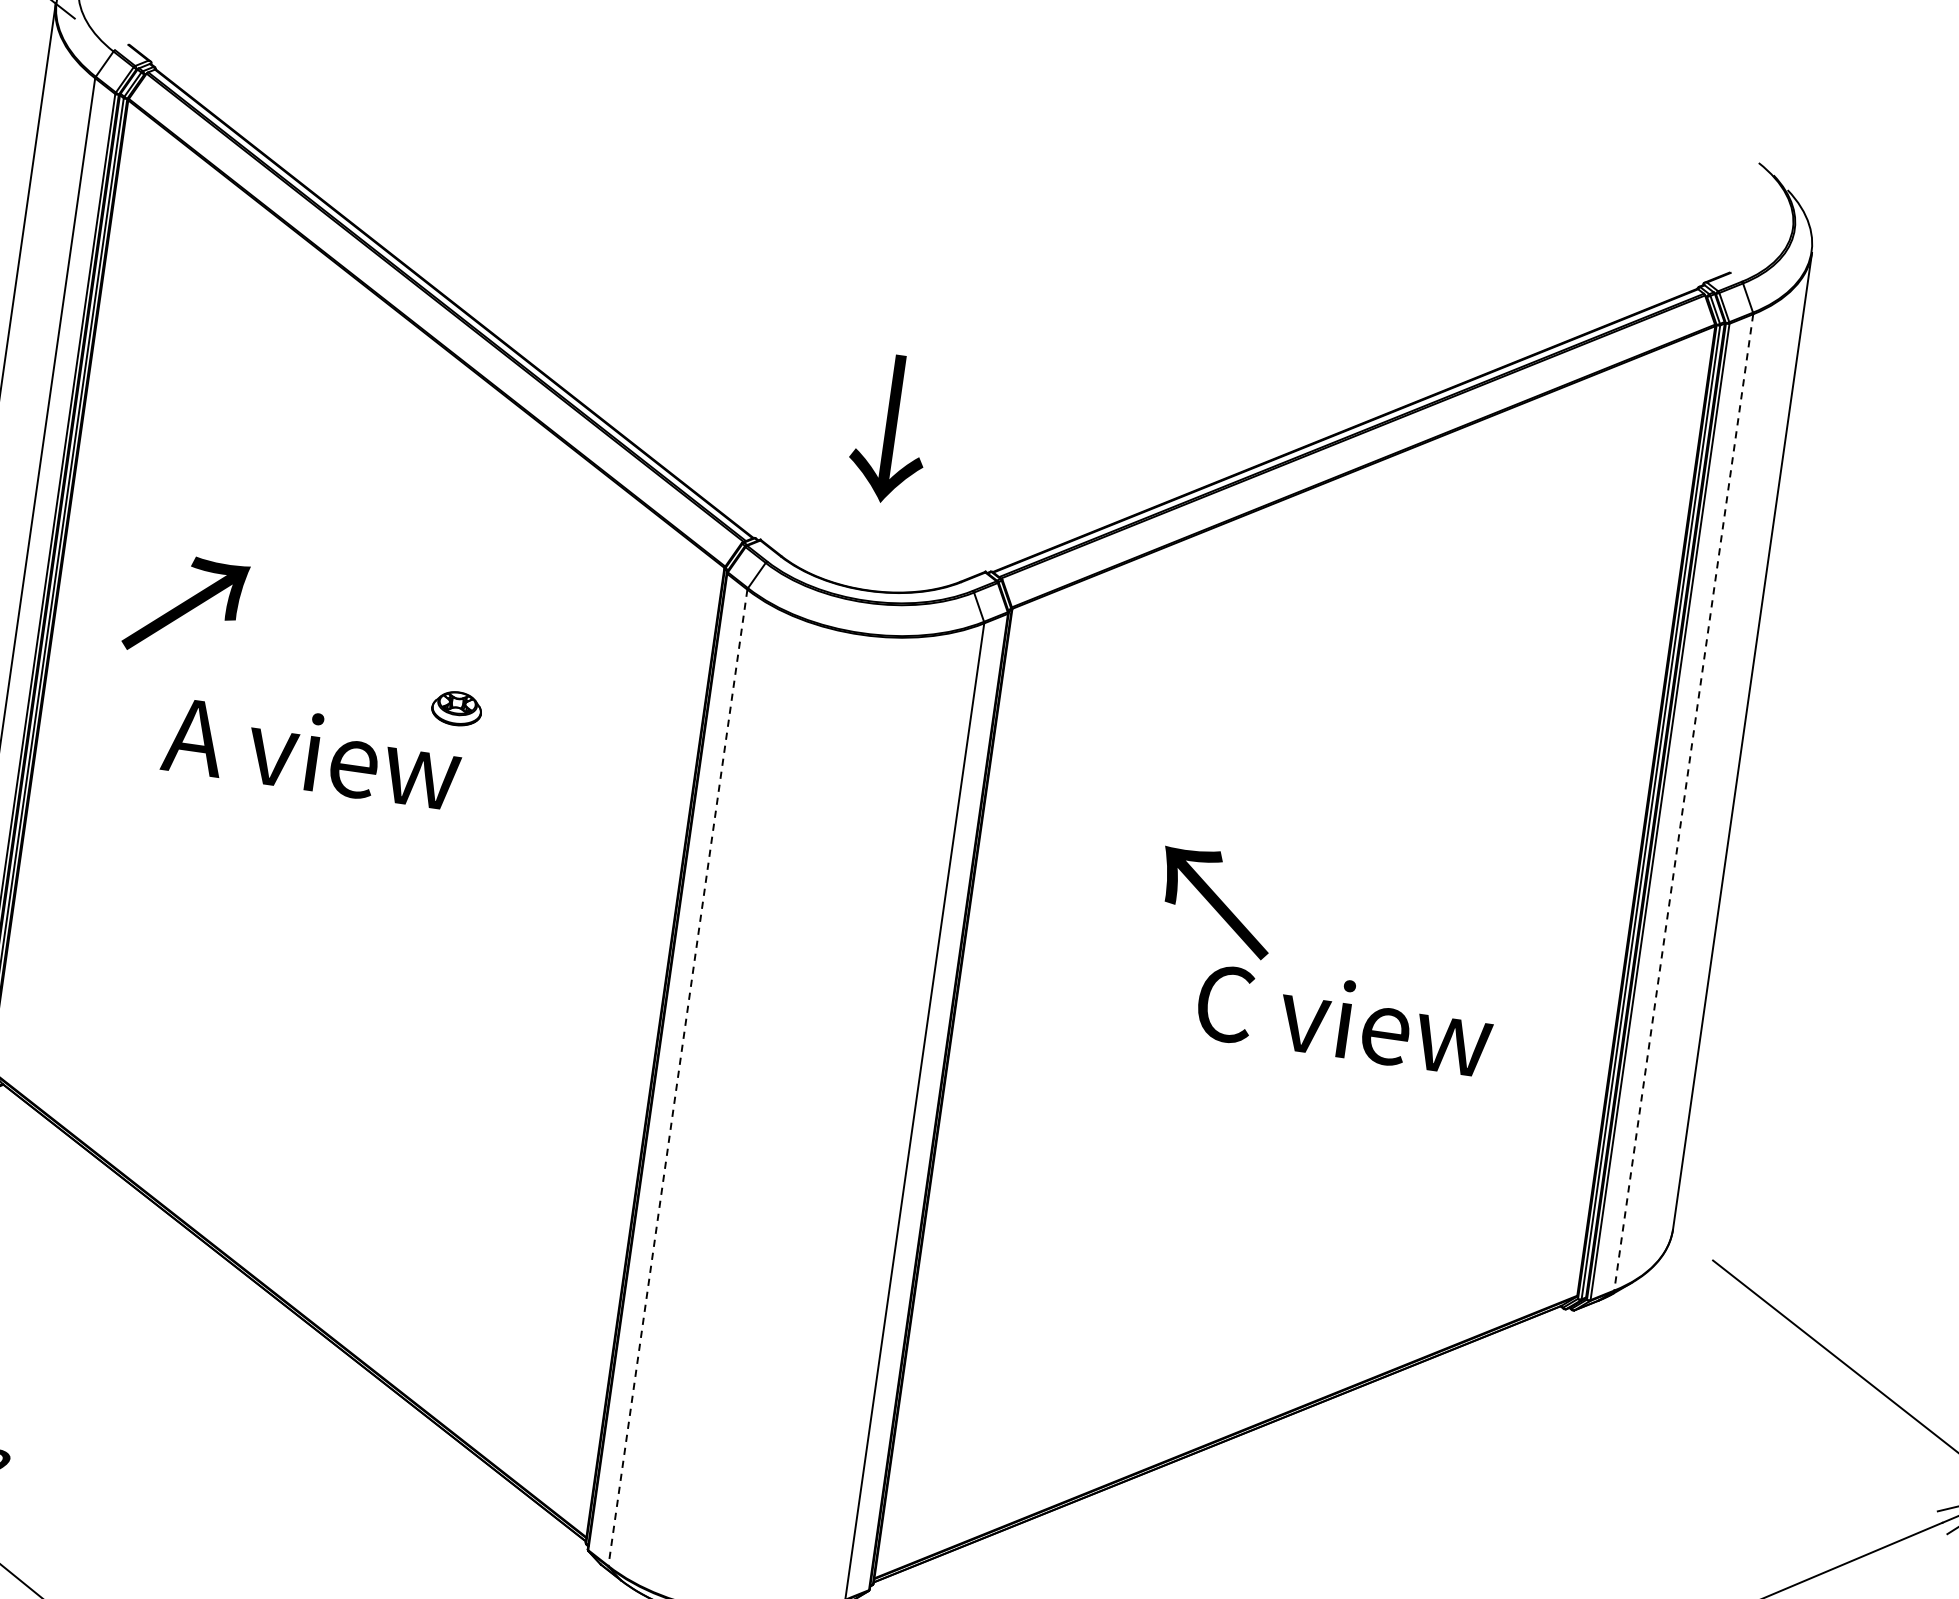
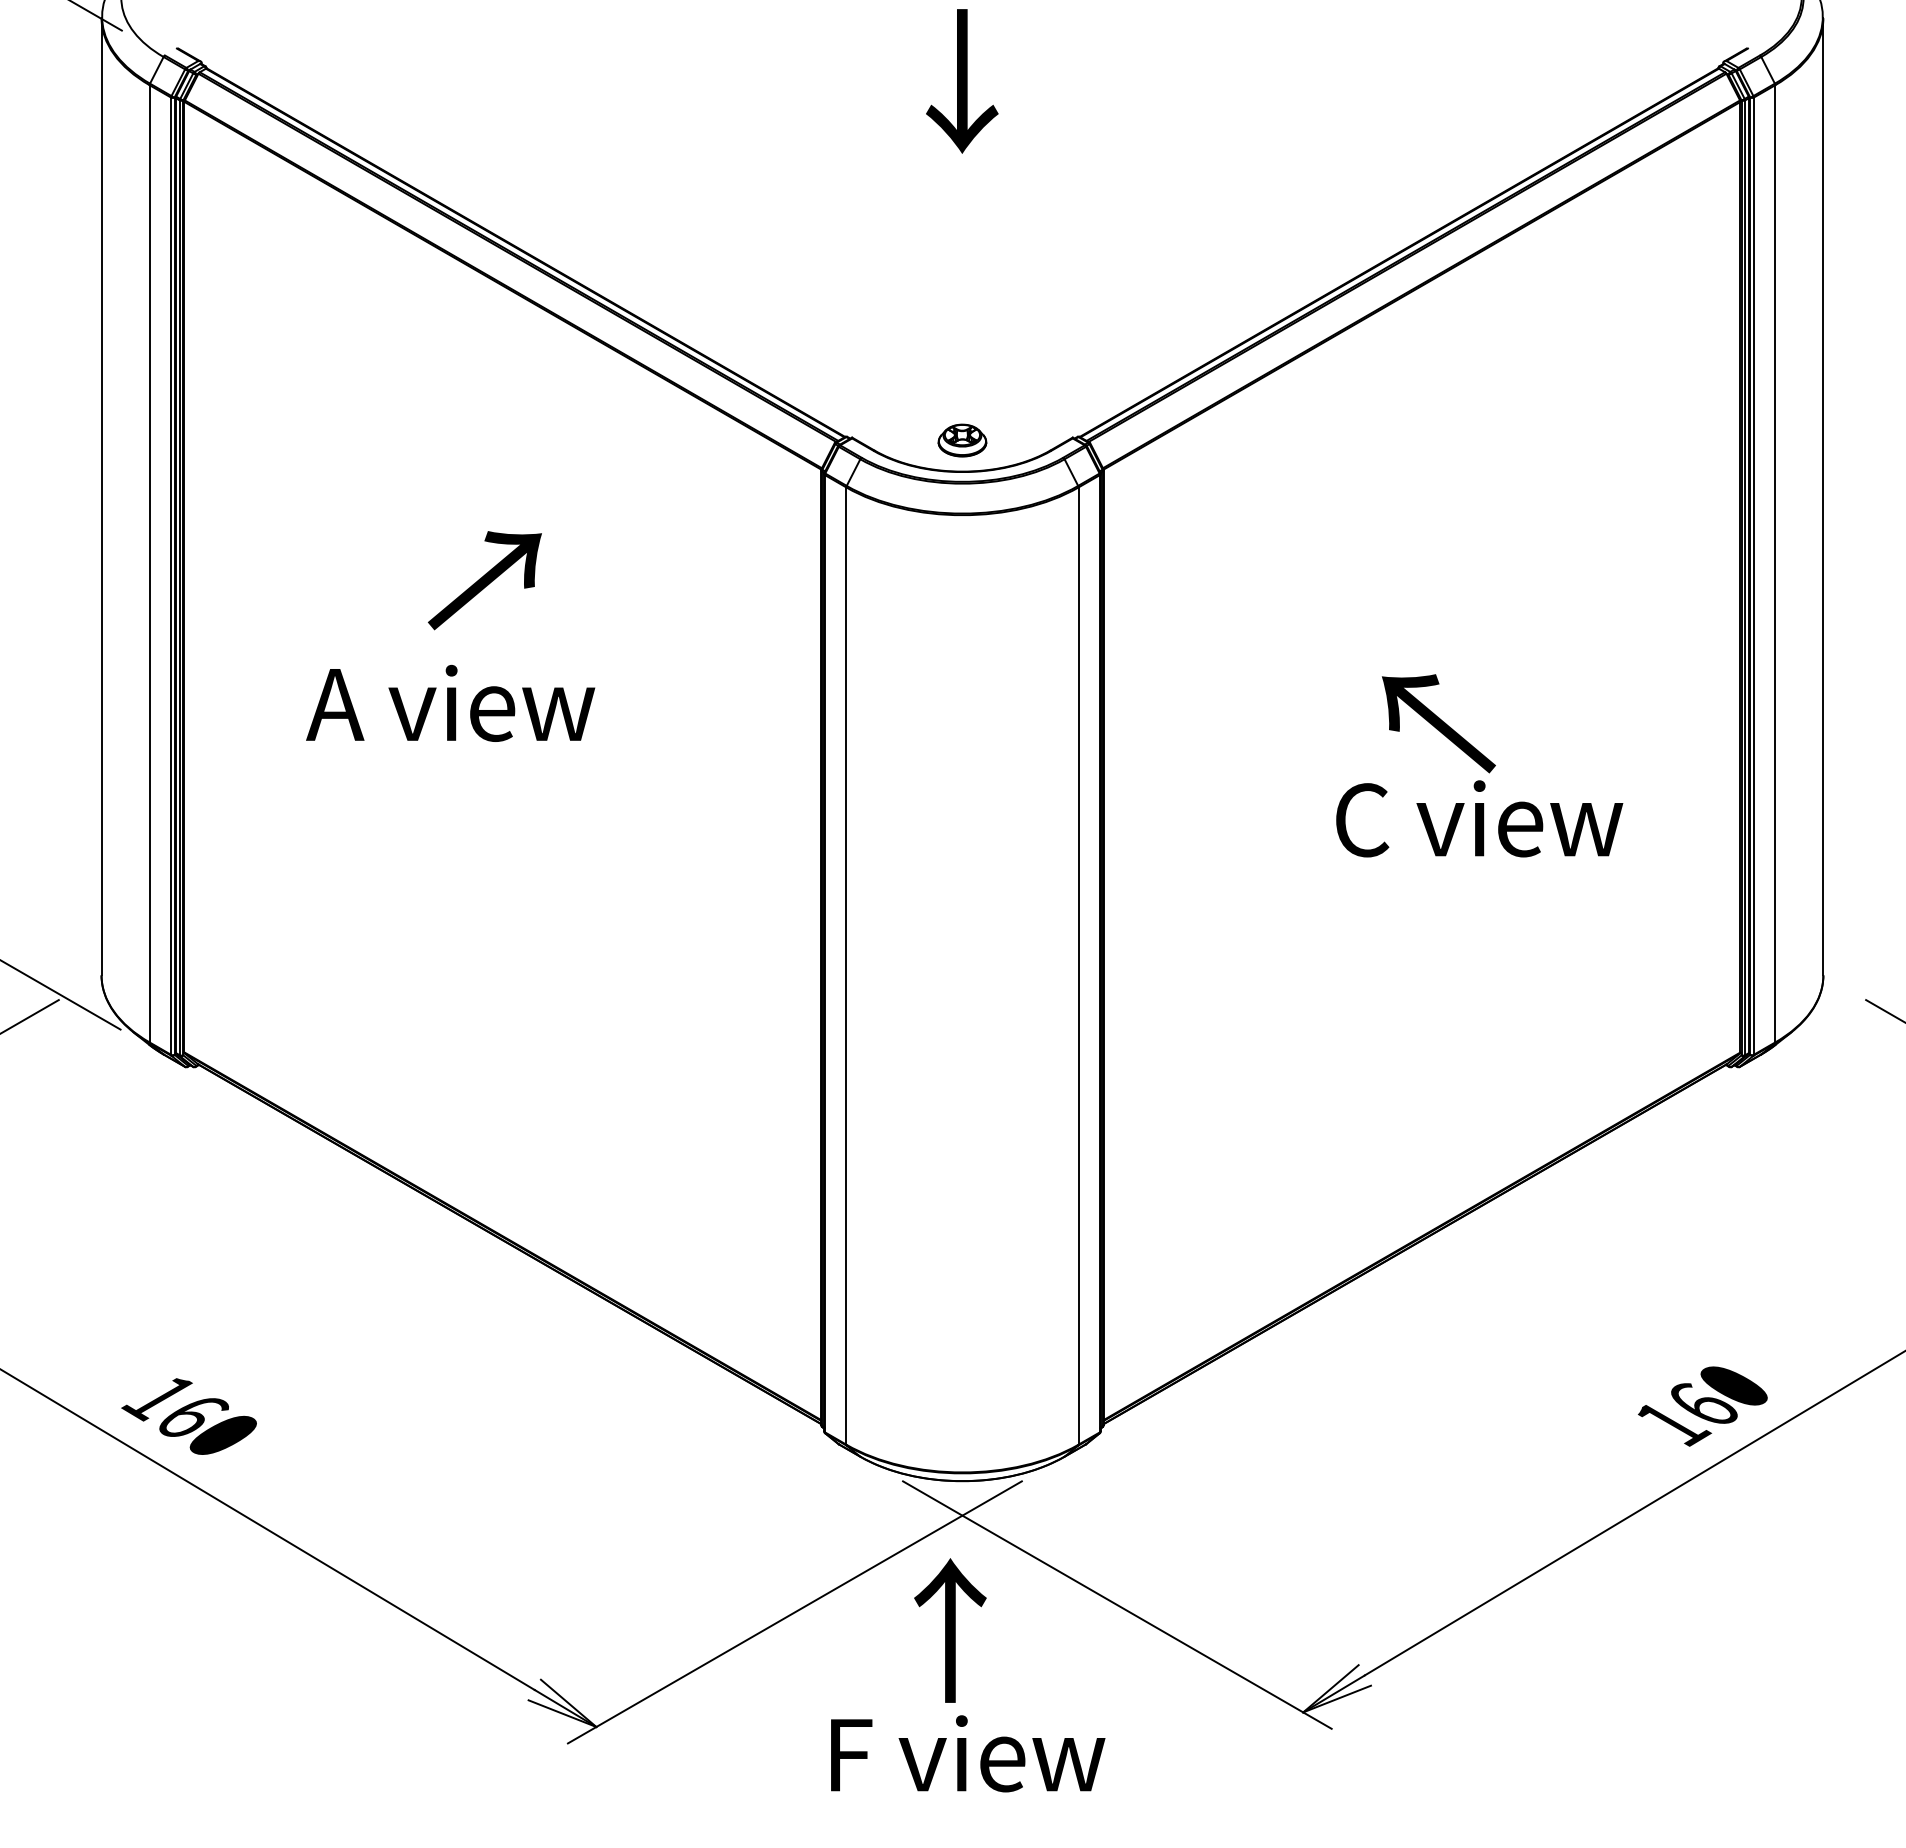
text: (891, 429) -> (962, 81), moved
text: (185, 606) -> (484, 580), moved
part: (456, 708) -> (962, 440), moved
line: (1684, 802) -> (1775, 563), dashed -> solid
text: (1216, 902) -> (1438, 723), moved
line: (678, 1078) -> (846, 966), dashed -> solid

